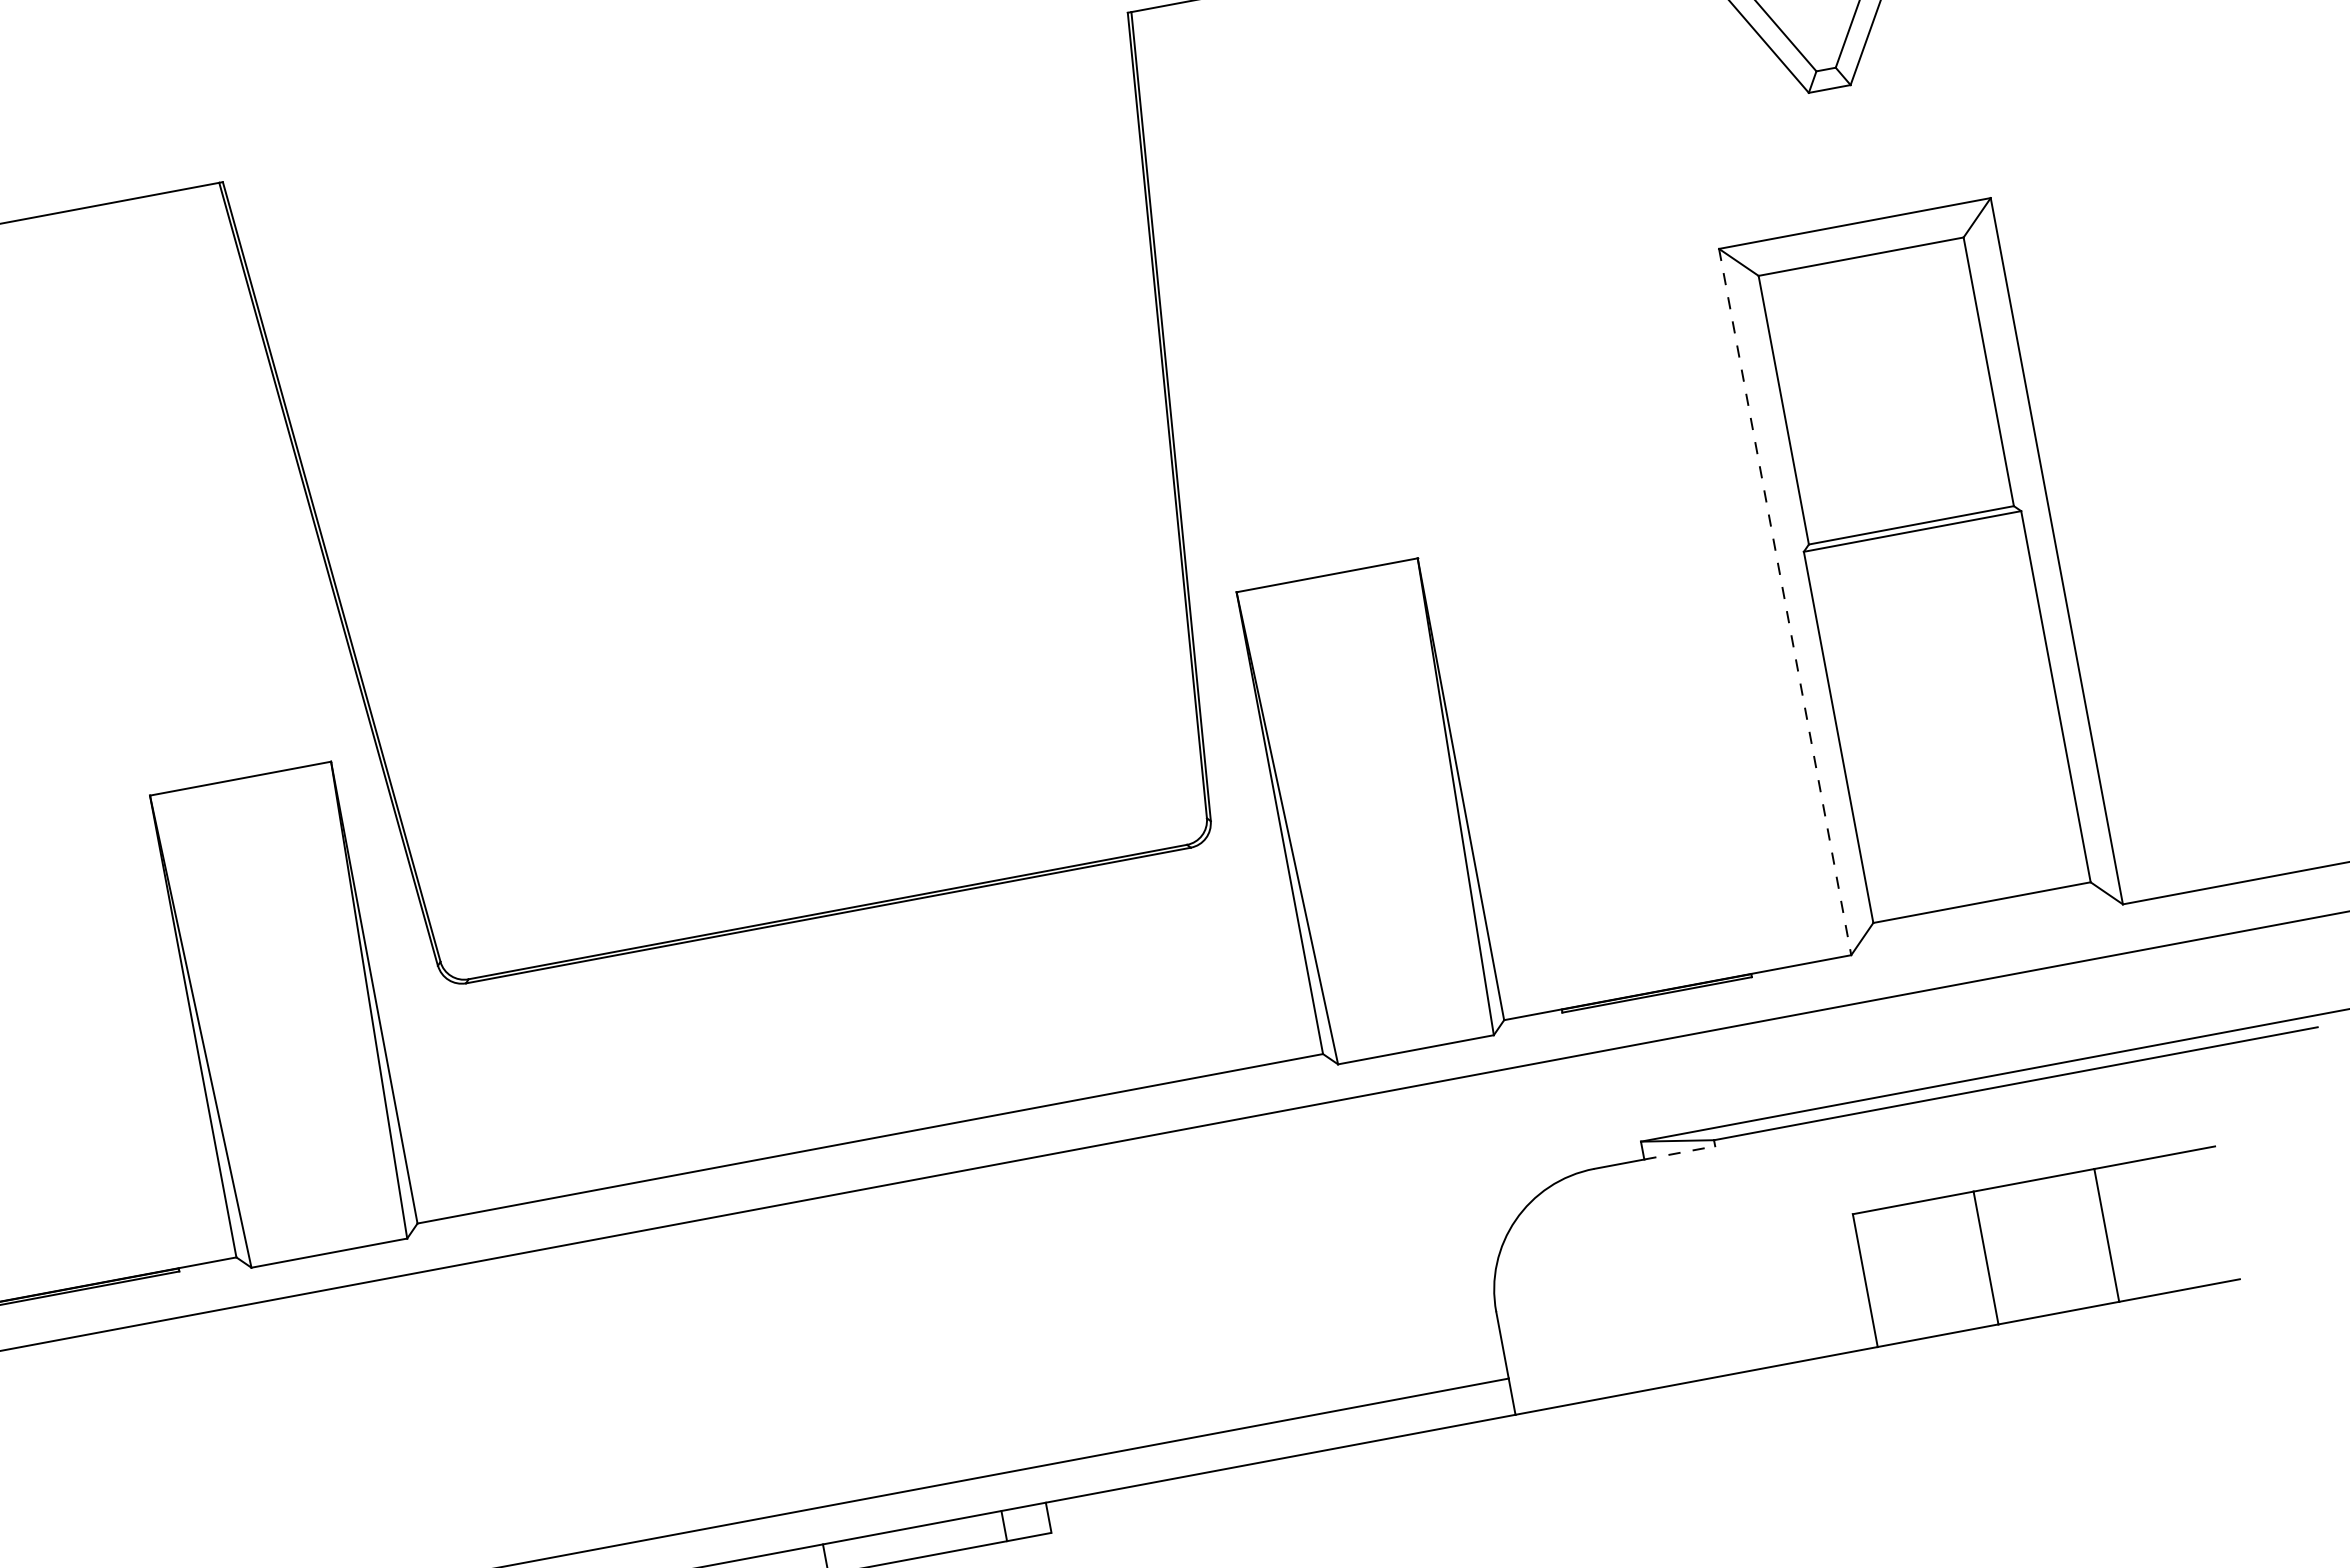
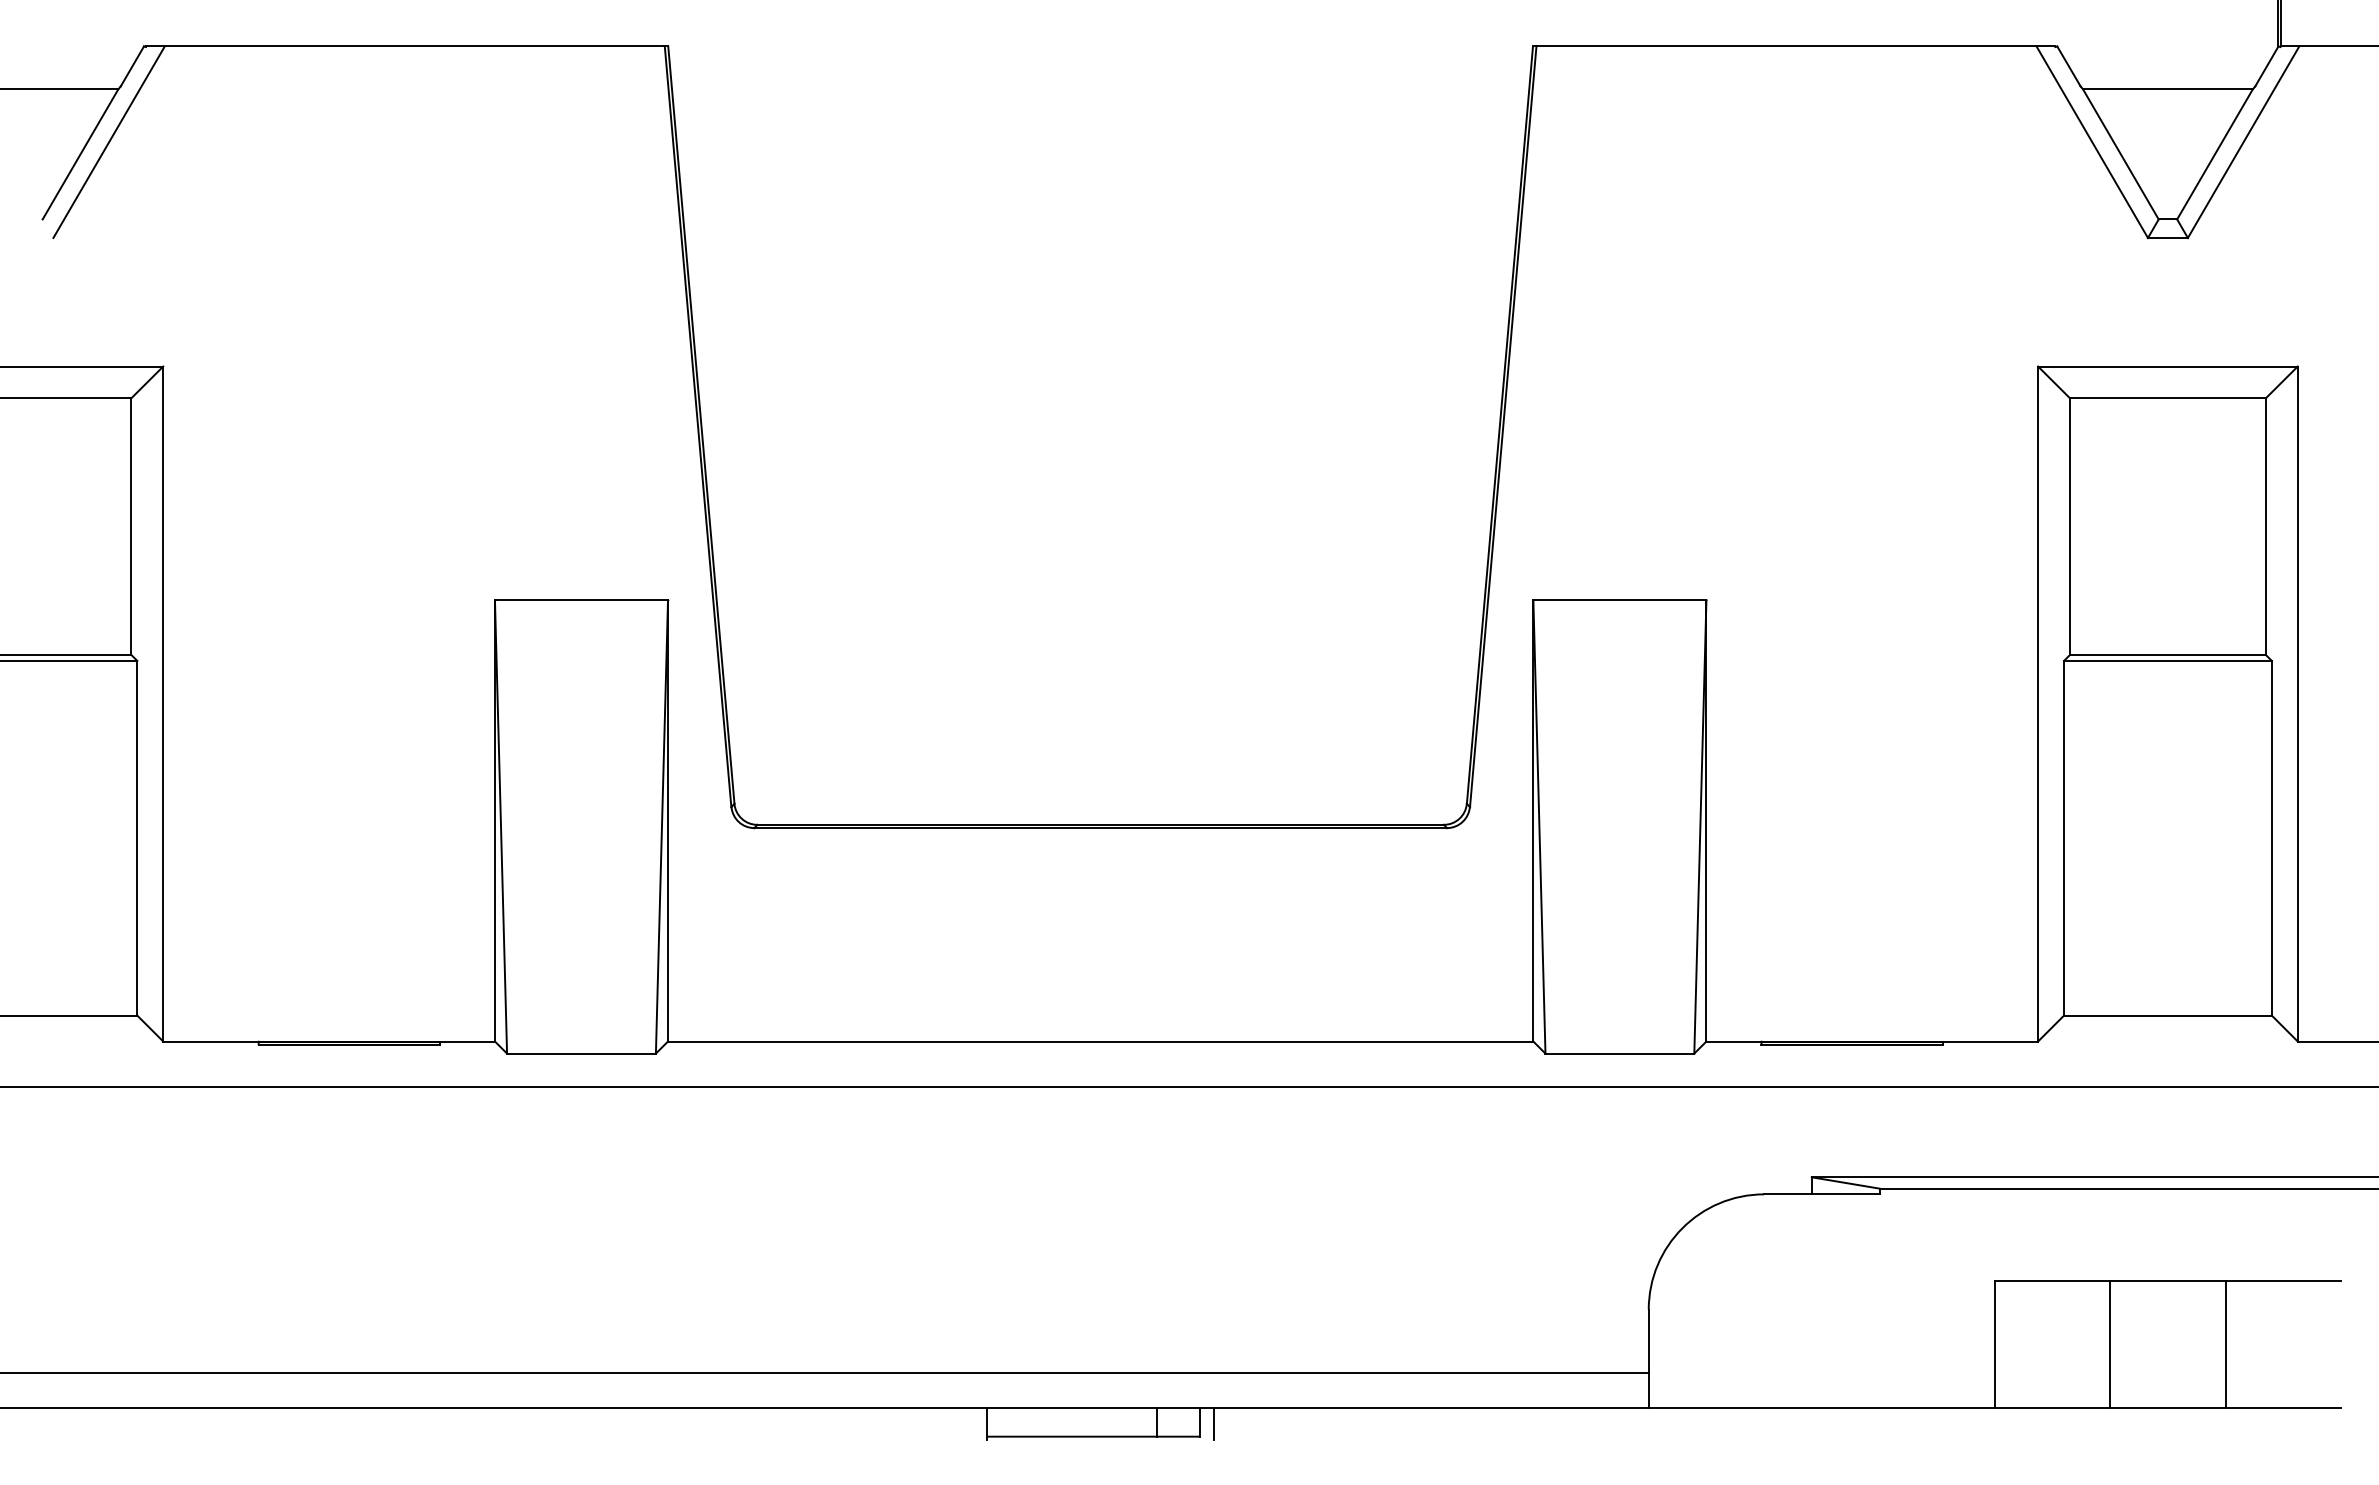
line: (1785, 602) -> (2038, 704), dashed -> solid
line: (1679, 1153) -> (1845, 1194), dashed -> solid
line: (1064, 1516) -> (1214, 1423), added

